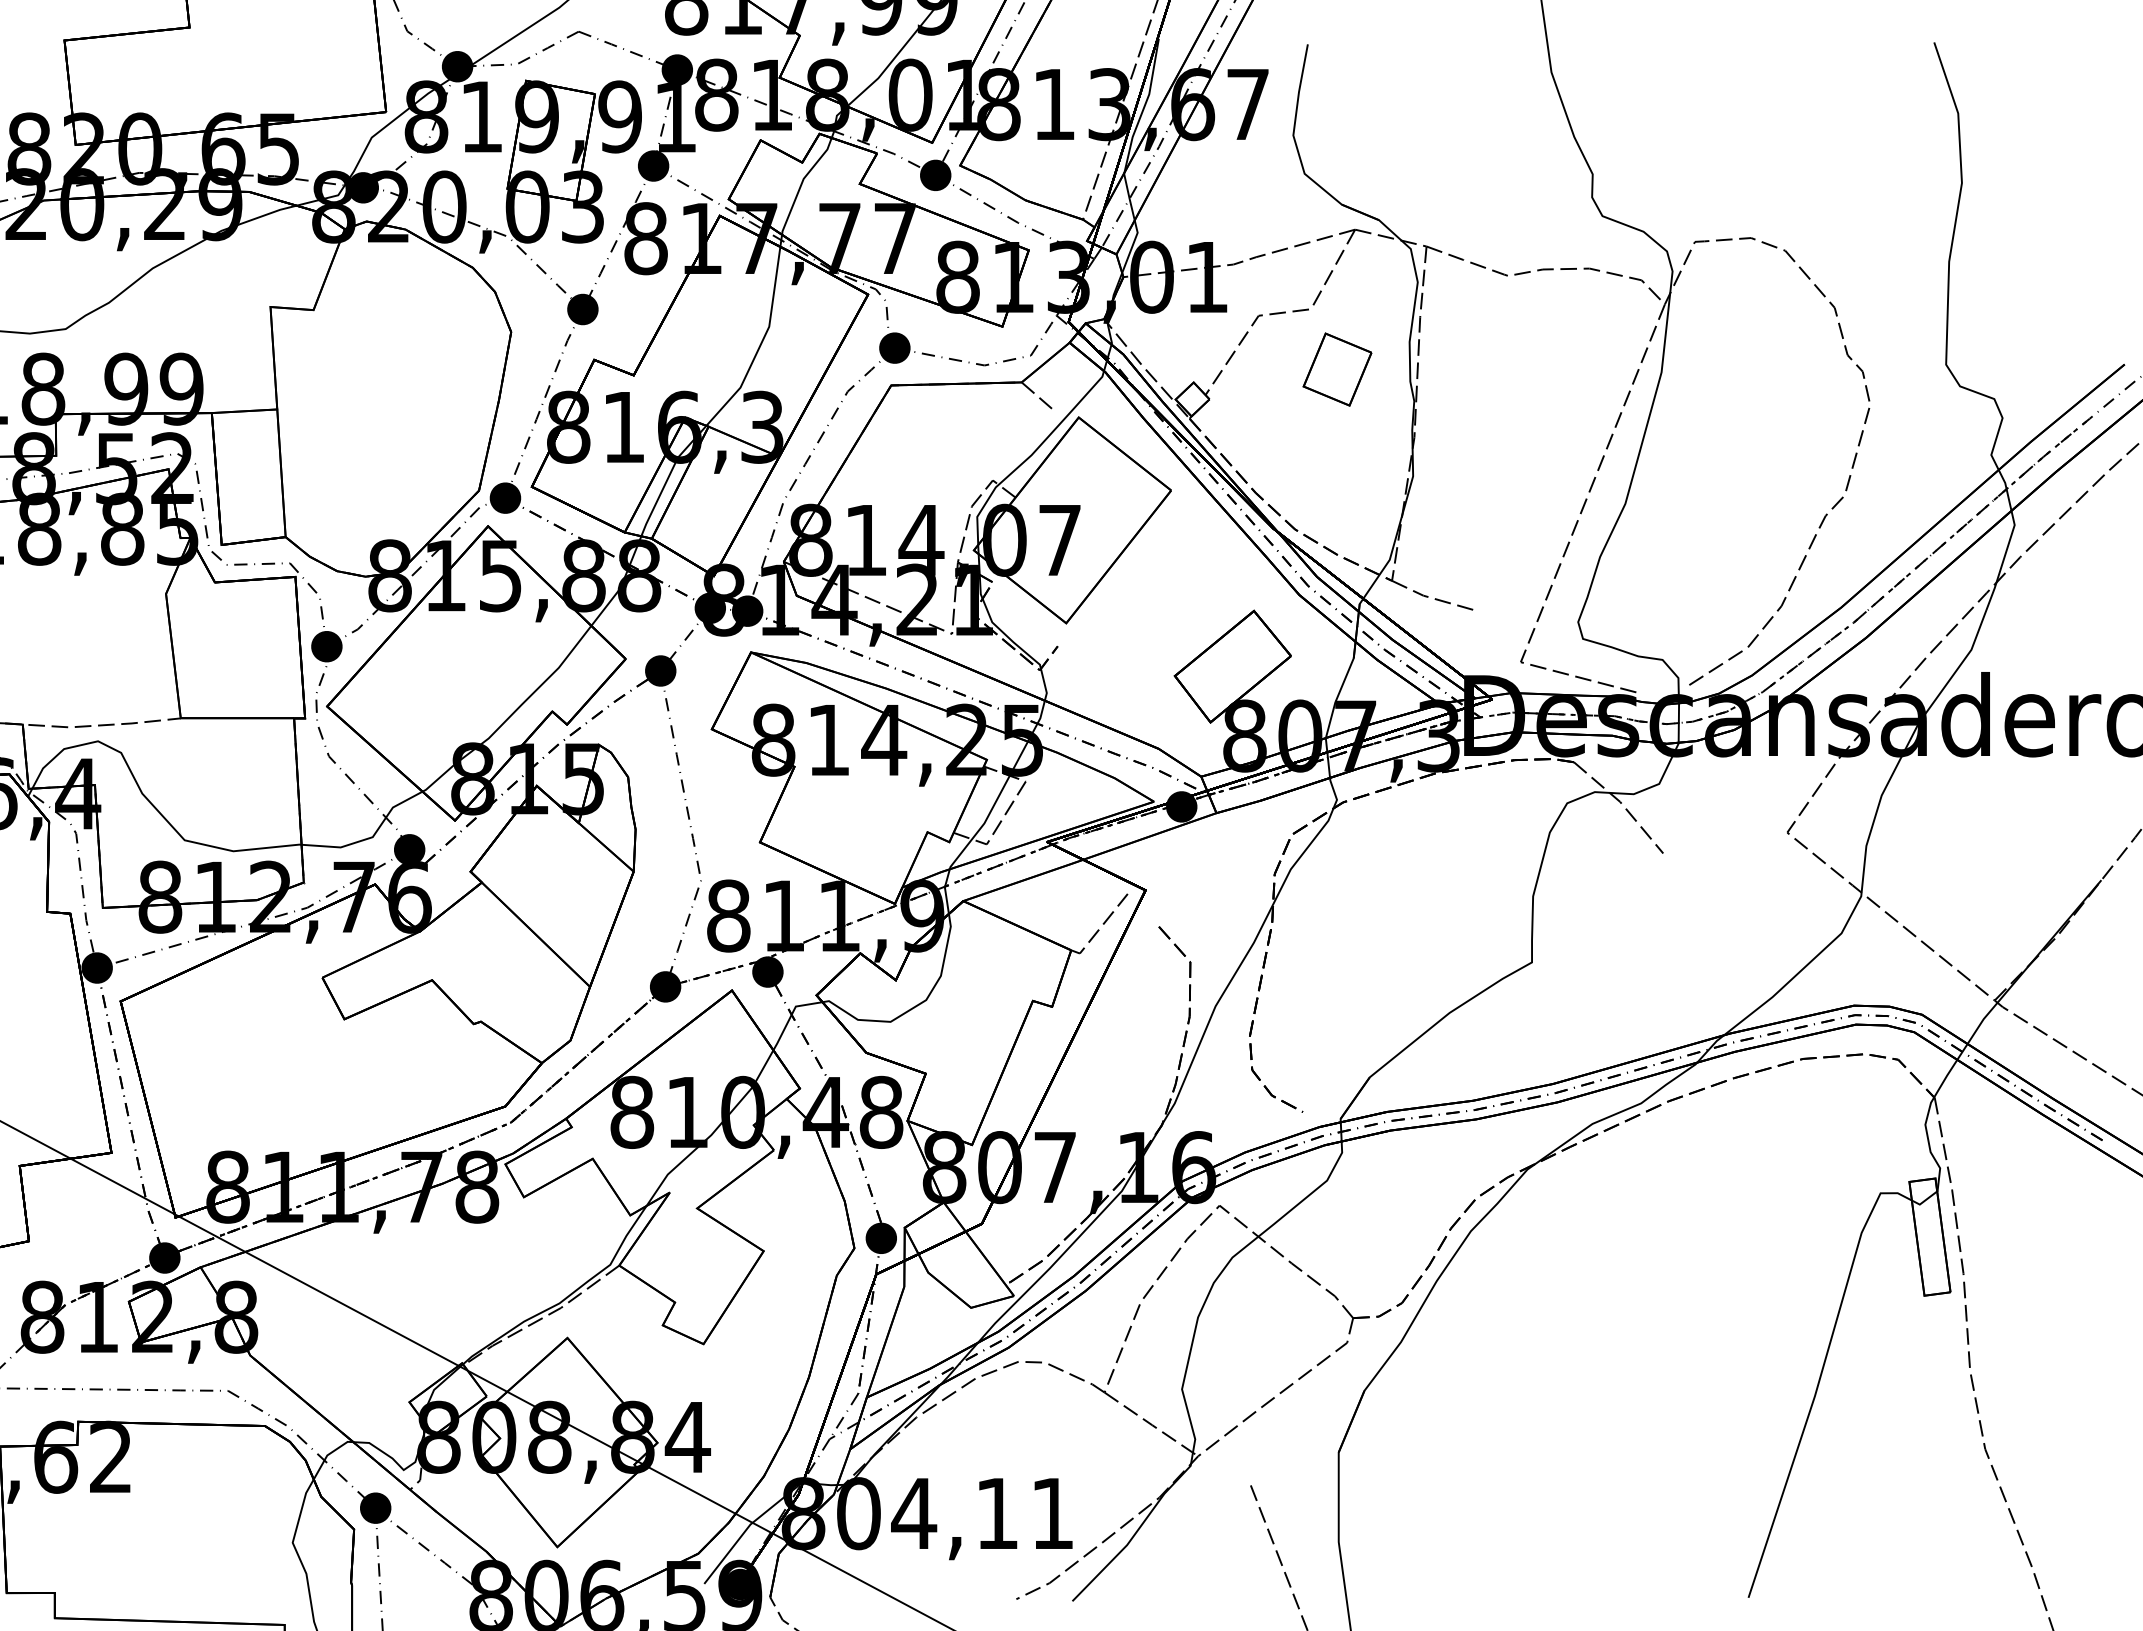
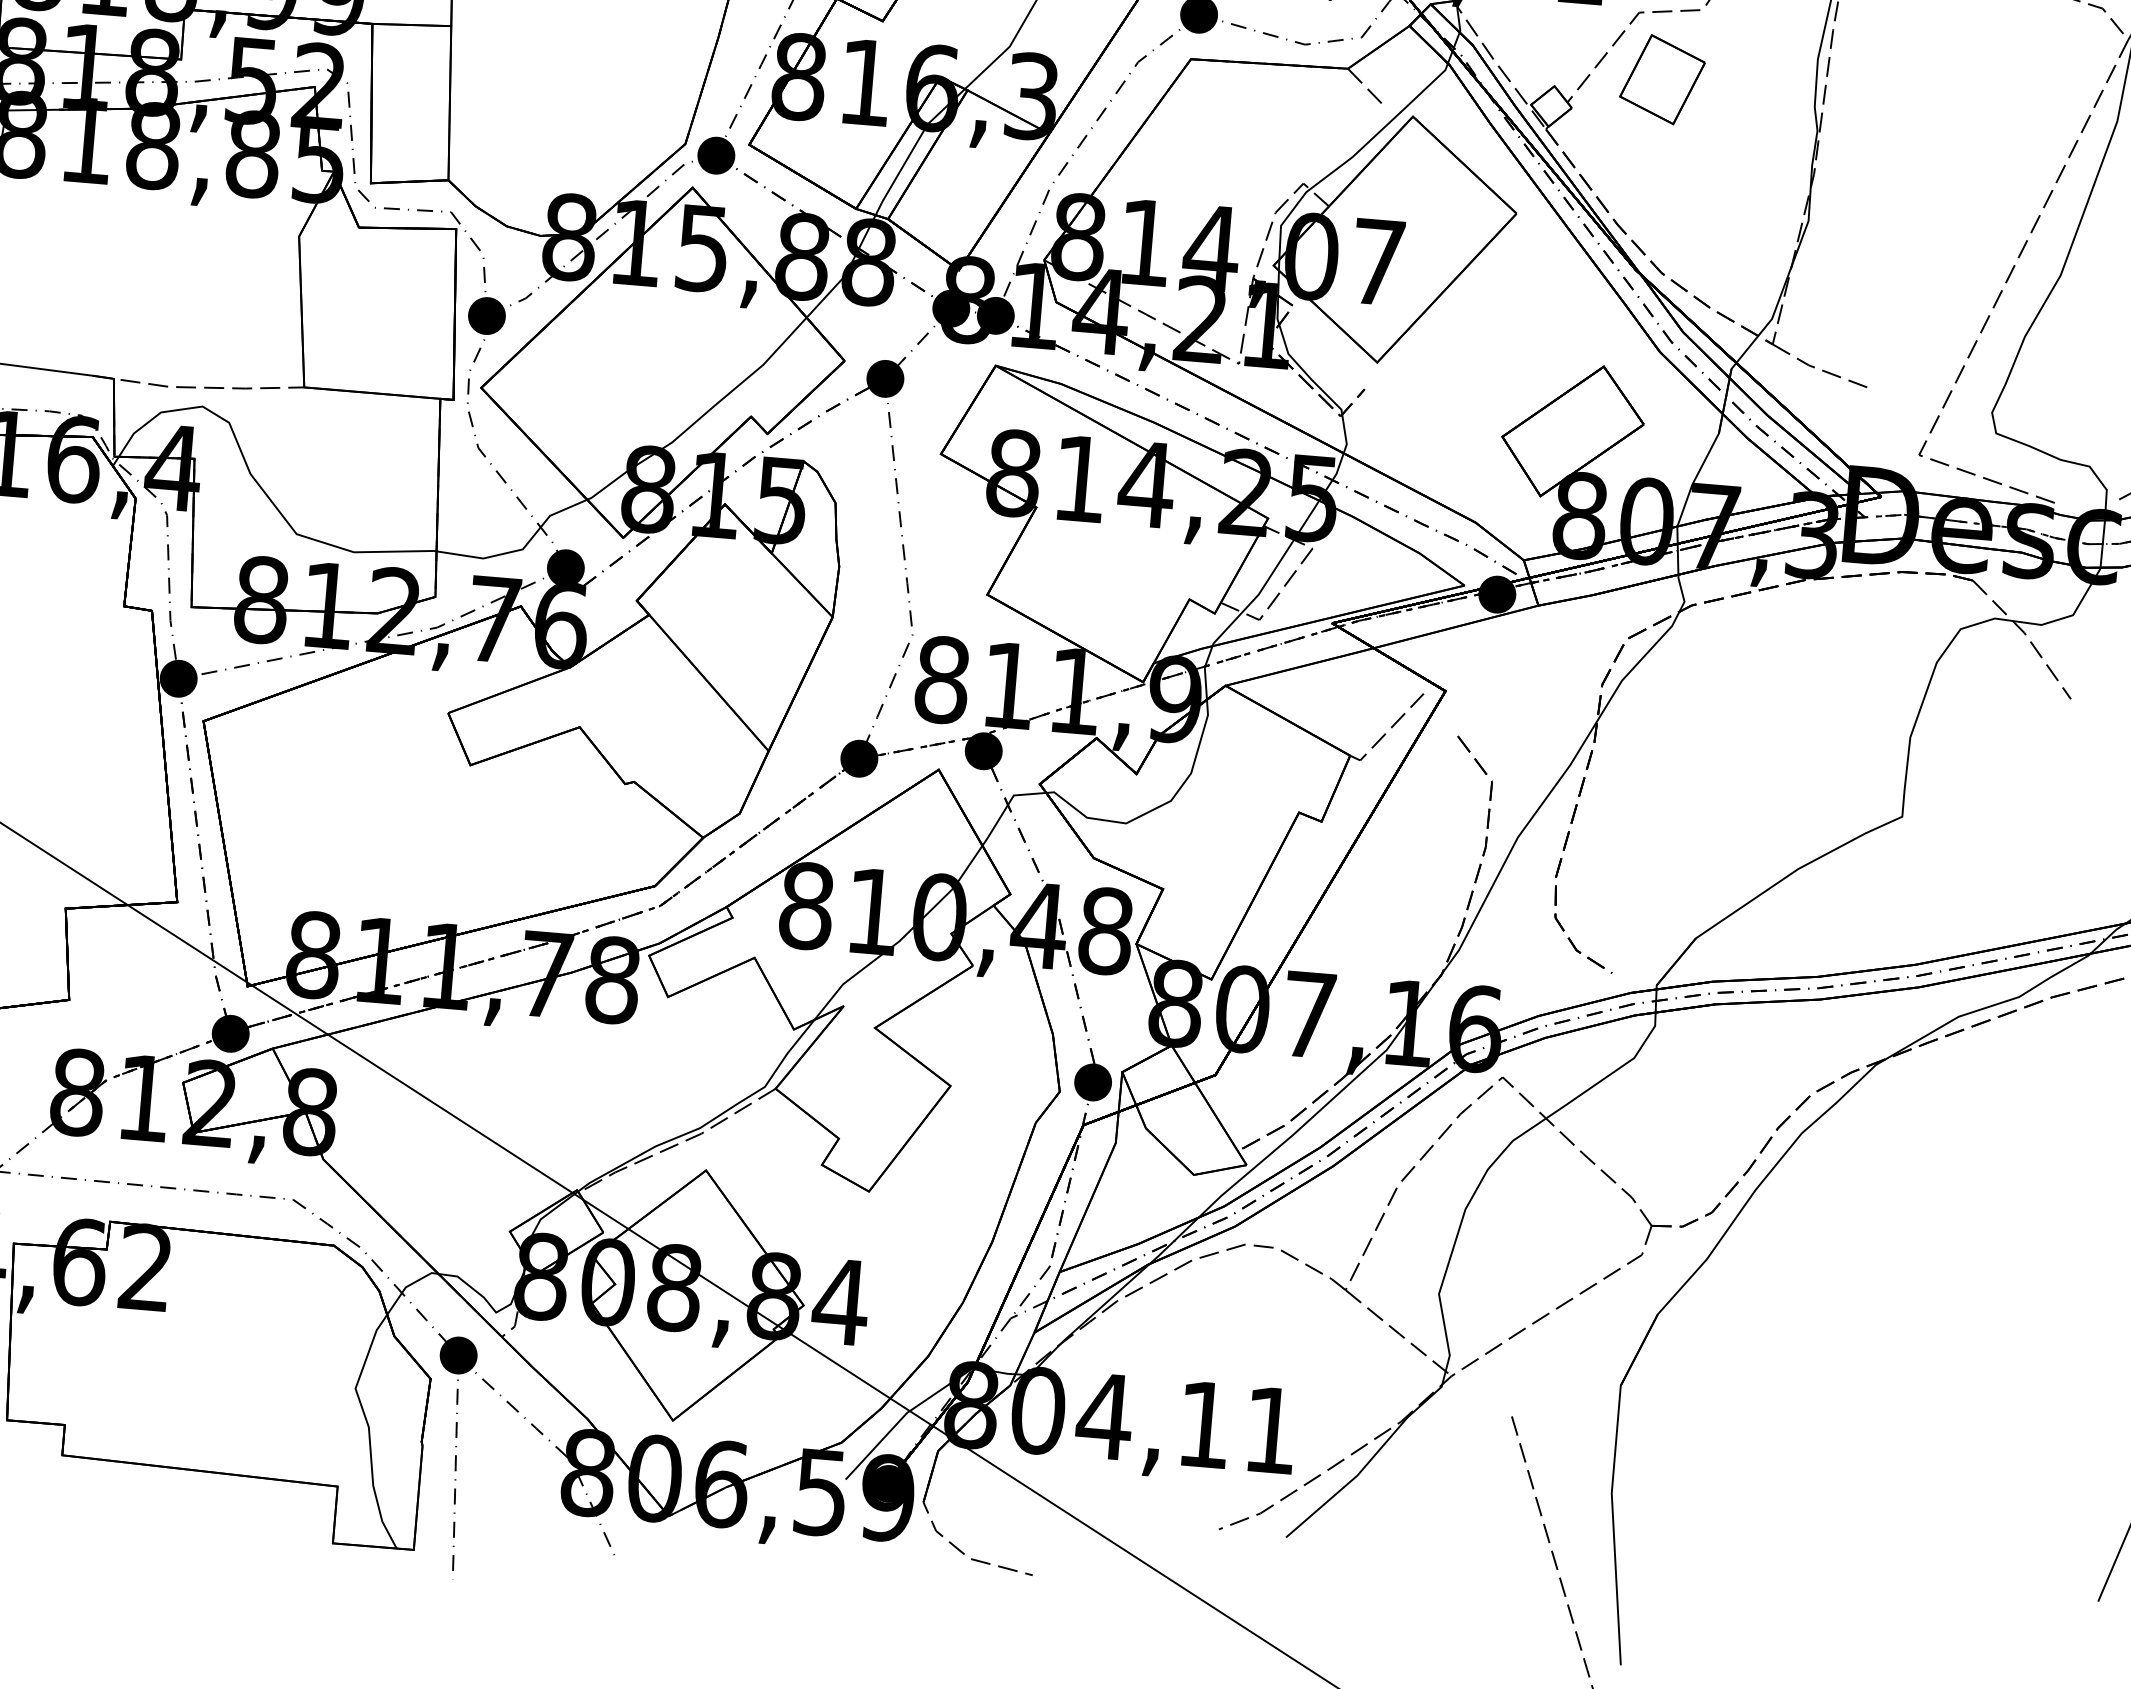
part: (1337, 369) -> (1662, 79), moved

